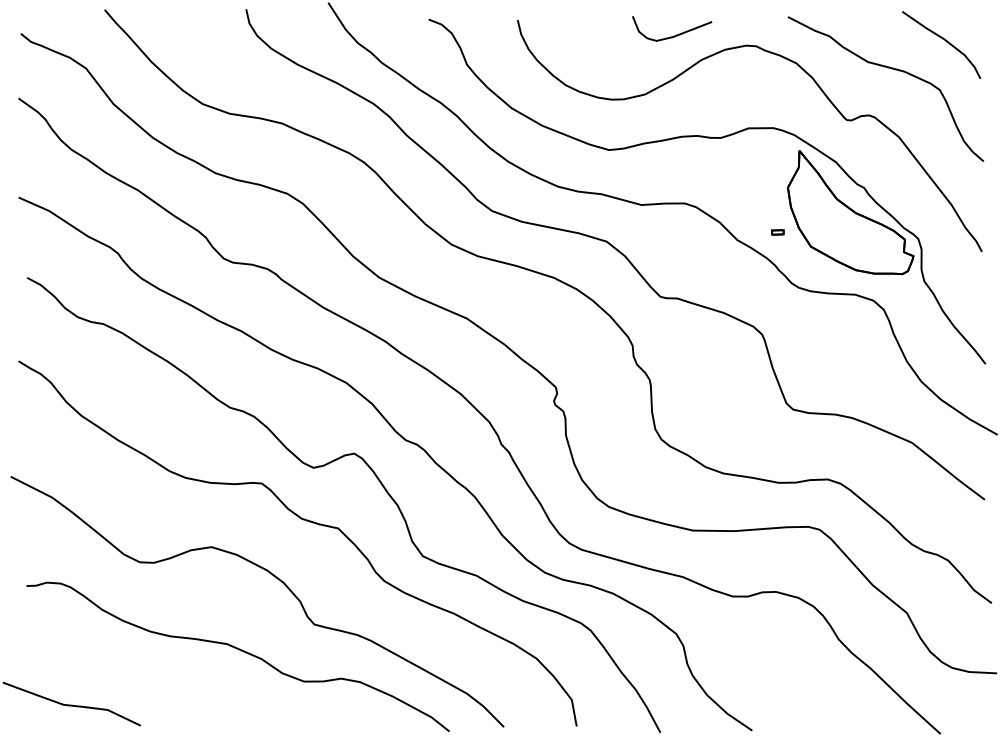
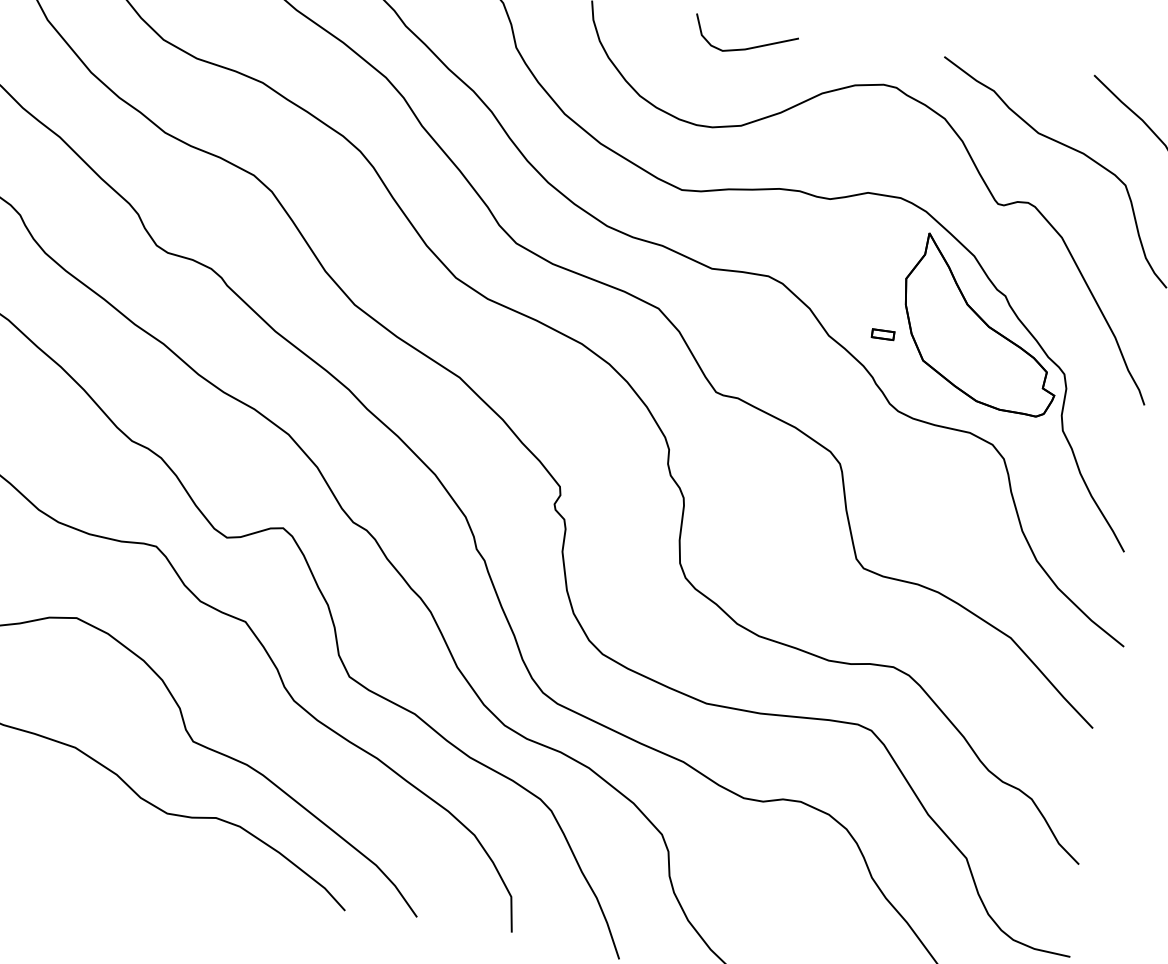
curve: (673, 35) -> (745, 47), moved
part: (777, 232) -> (882, 334), size x1.43

